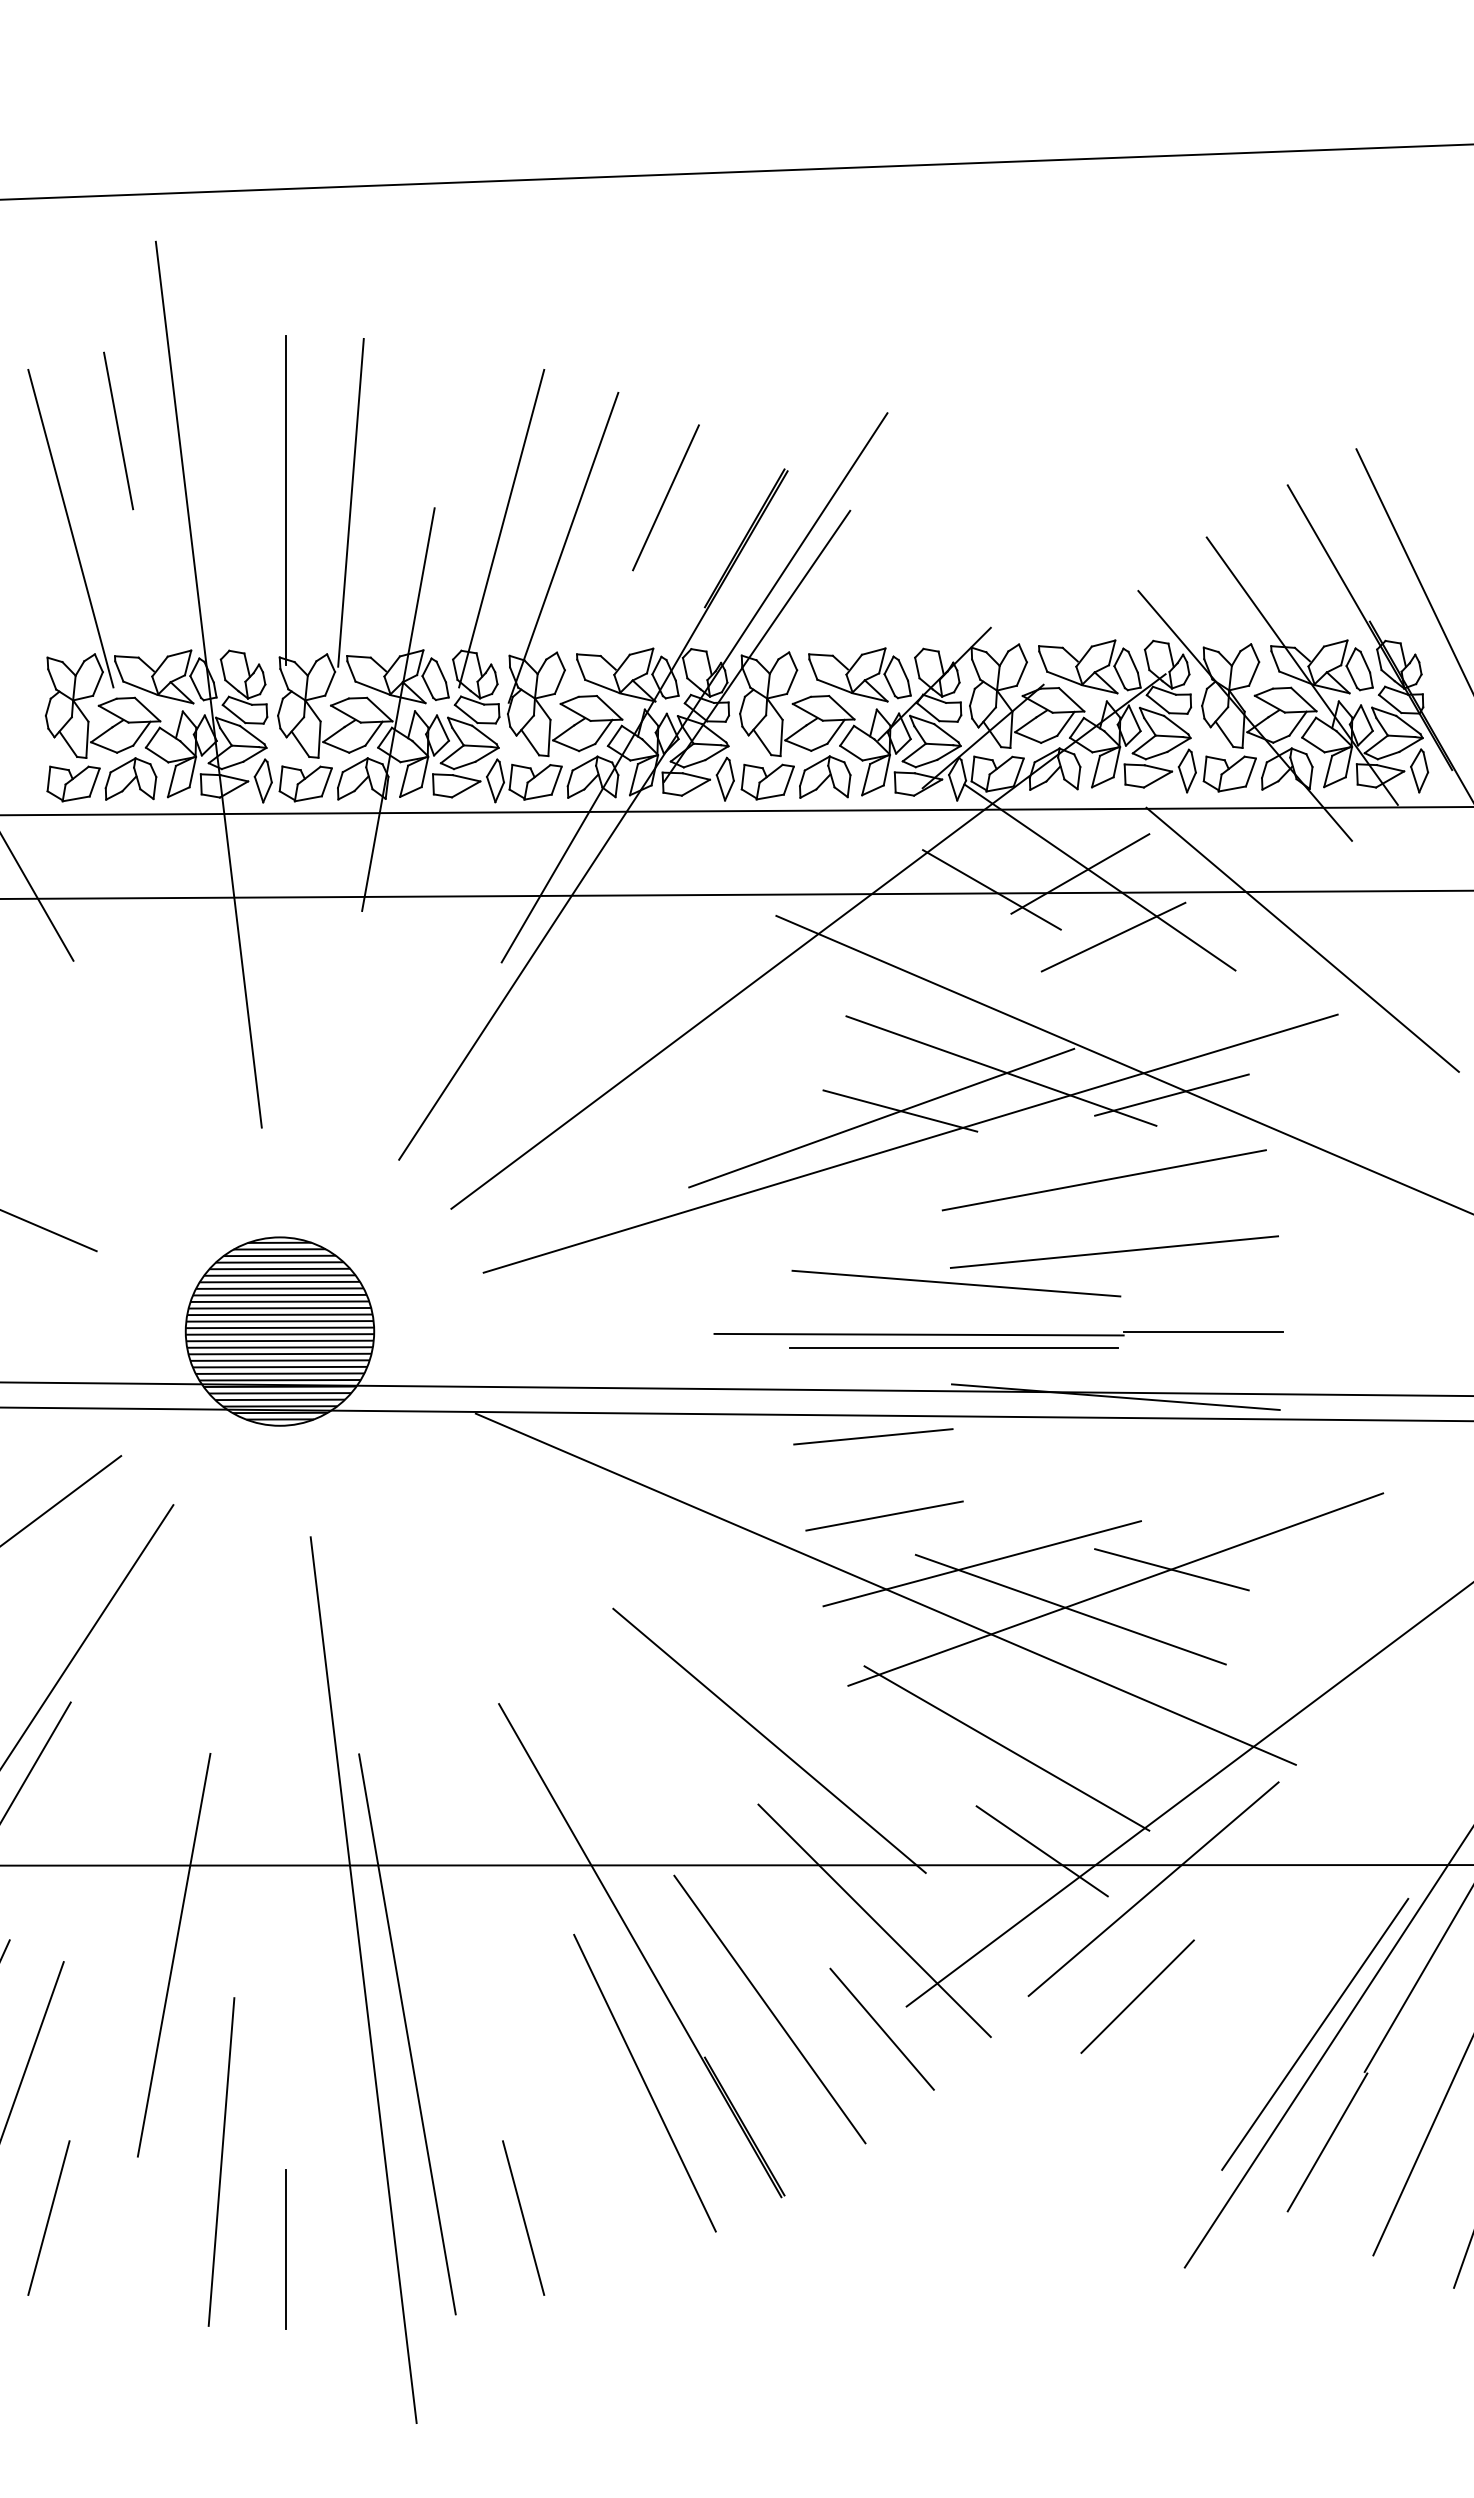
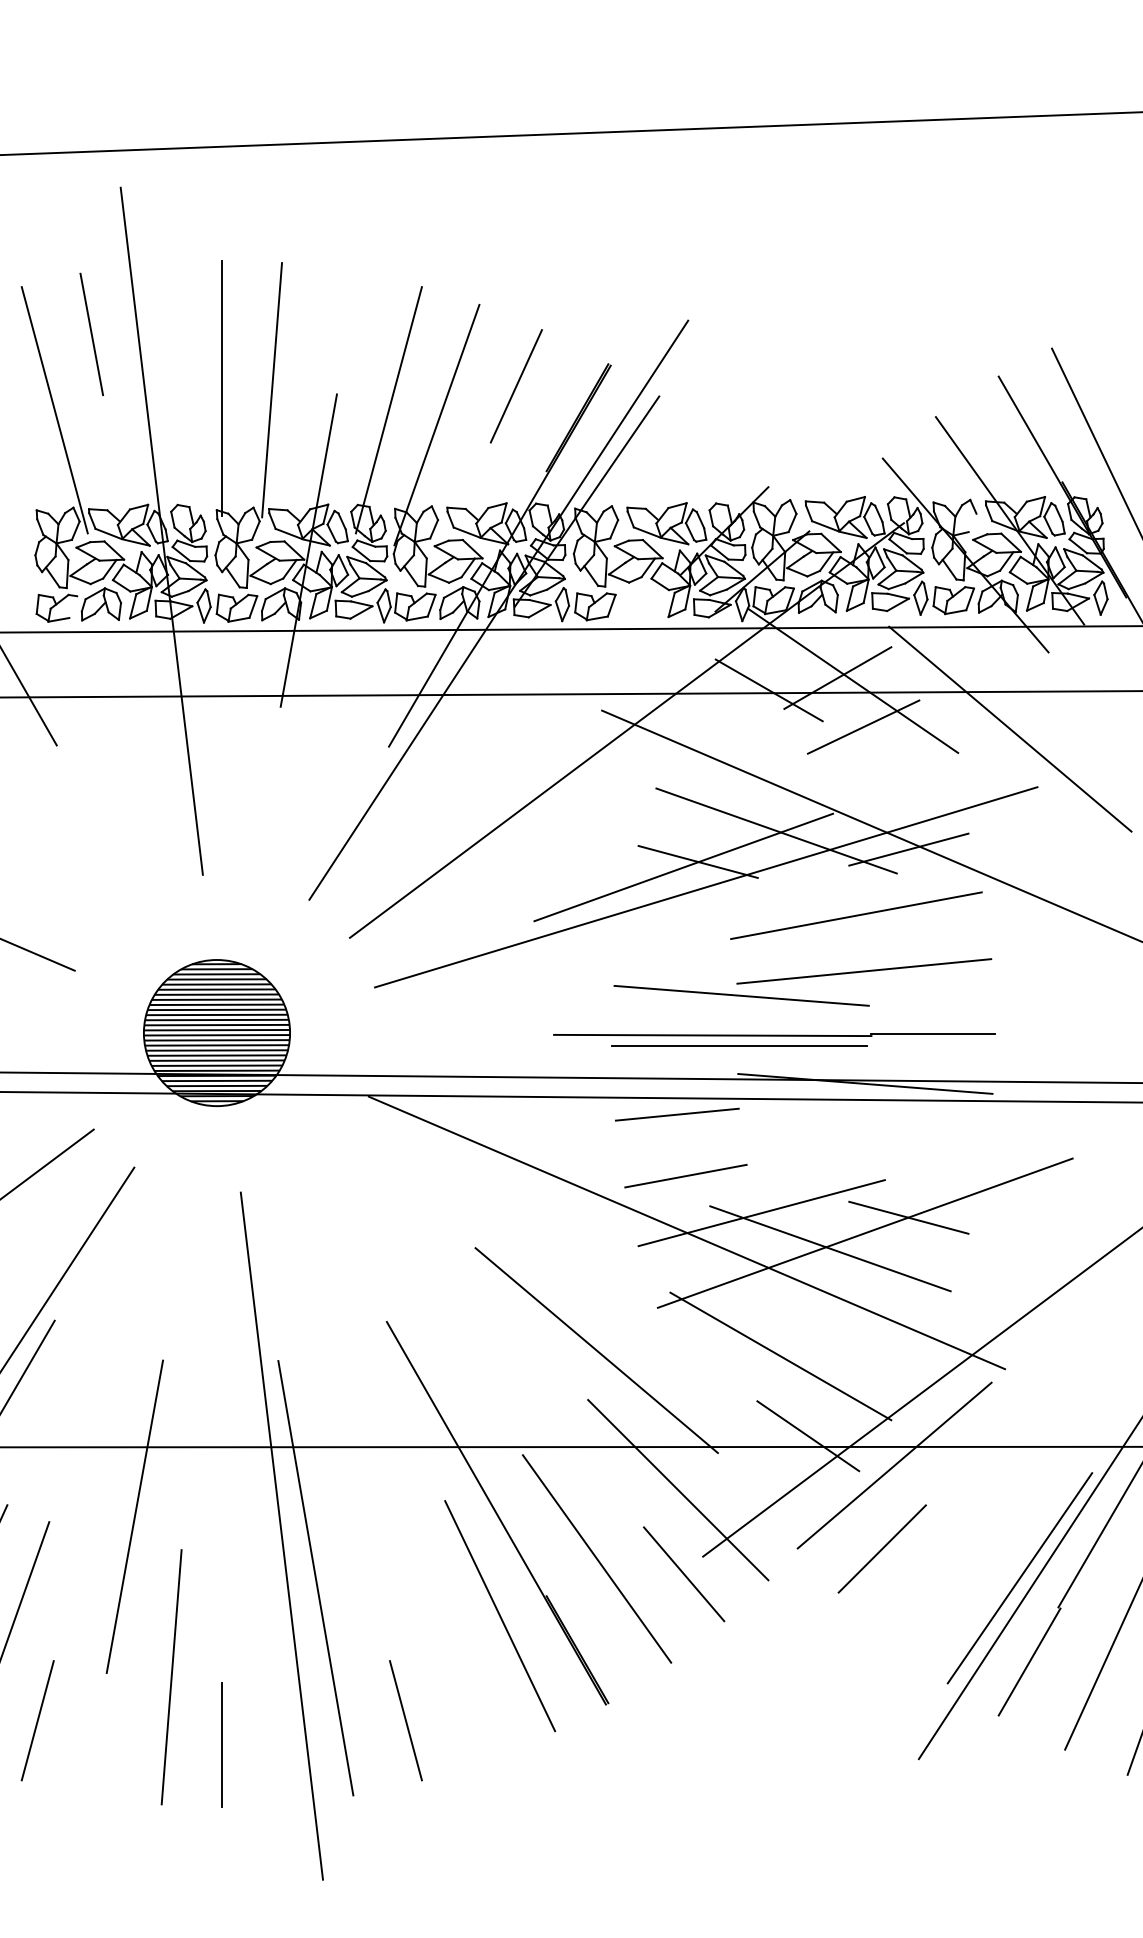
line: (1254, 673) -> (972, 522), removed
part: (825, 776) -> (640, 602), removed
line: (94, 782) -> (73, 607), removed

